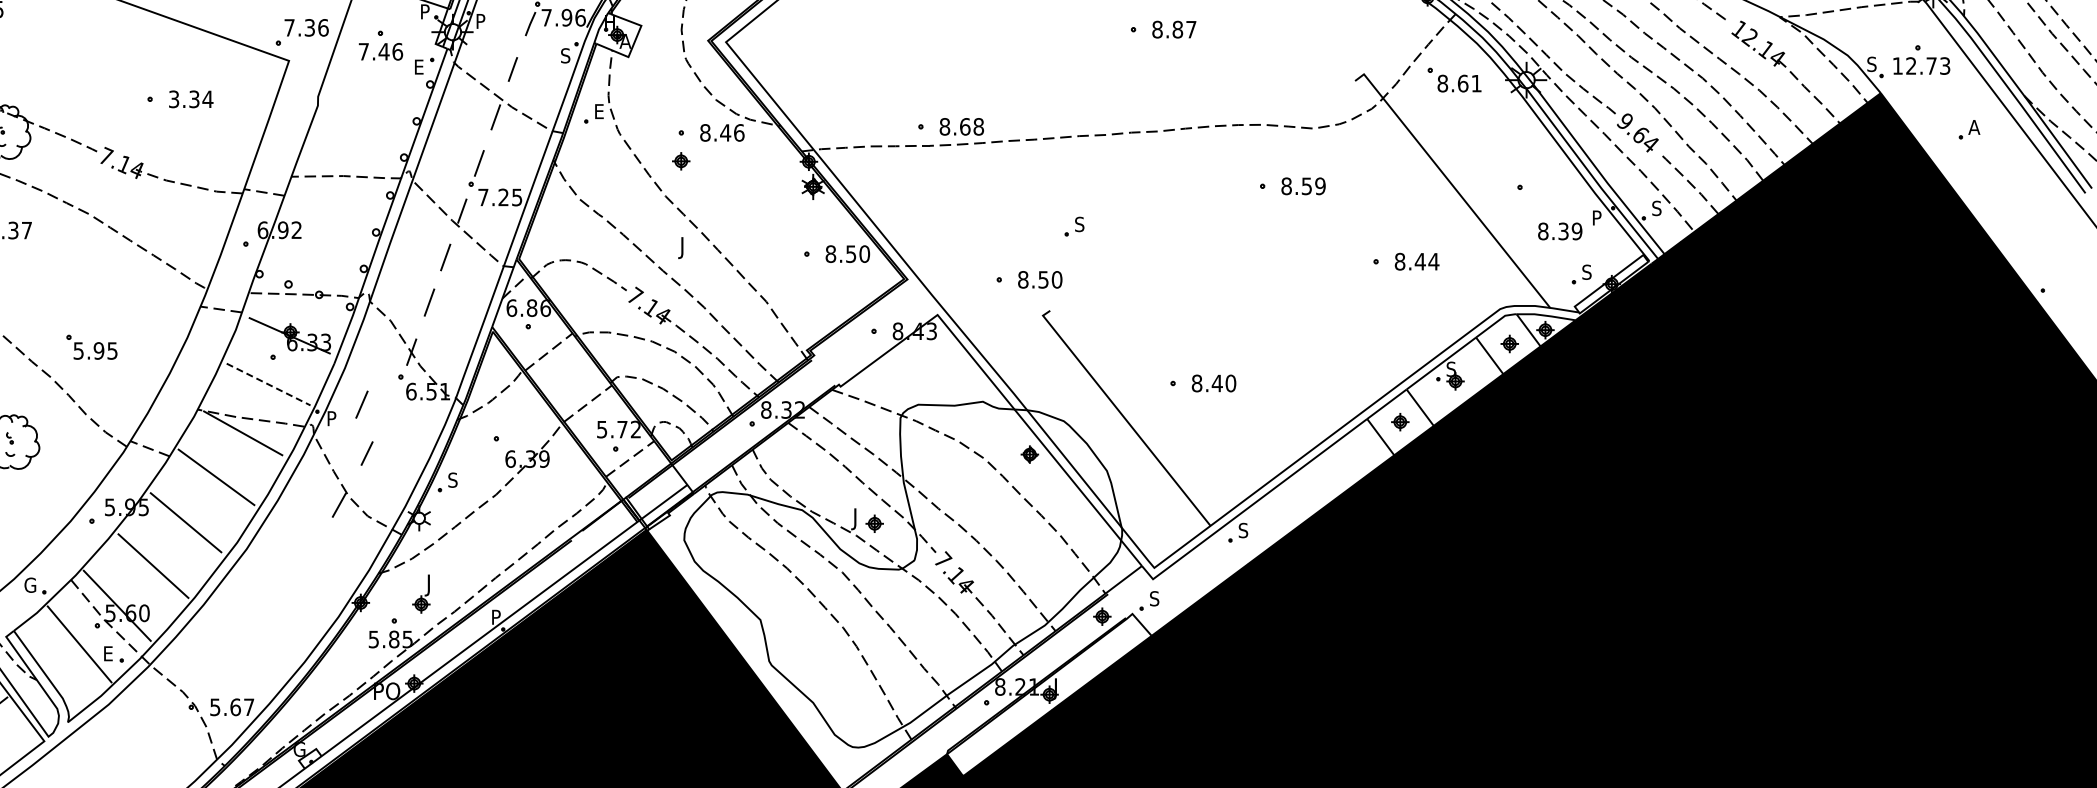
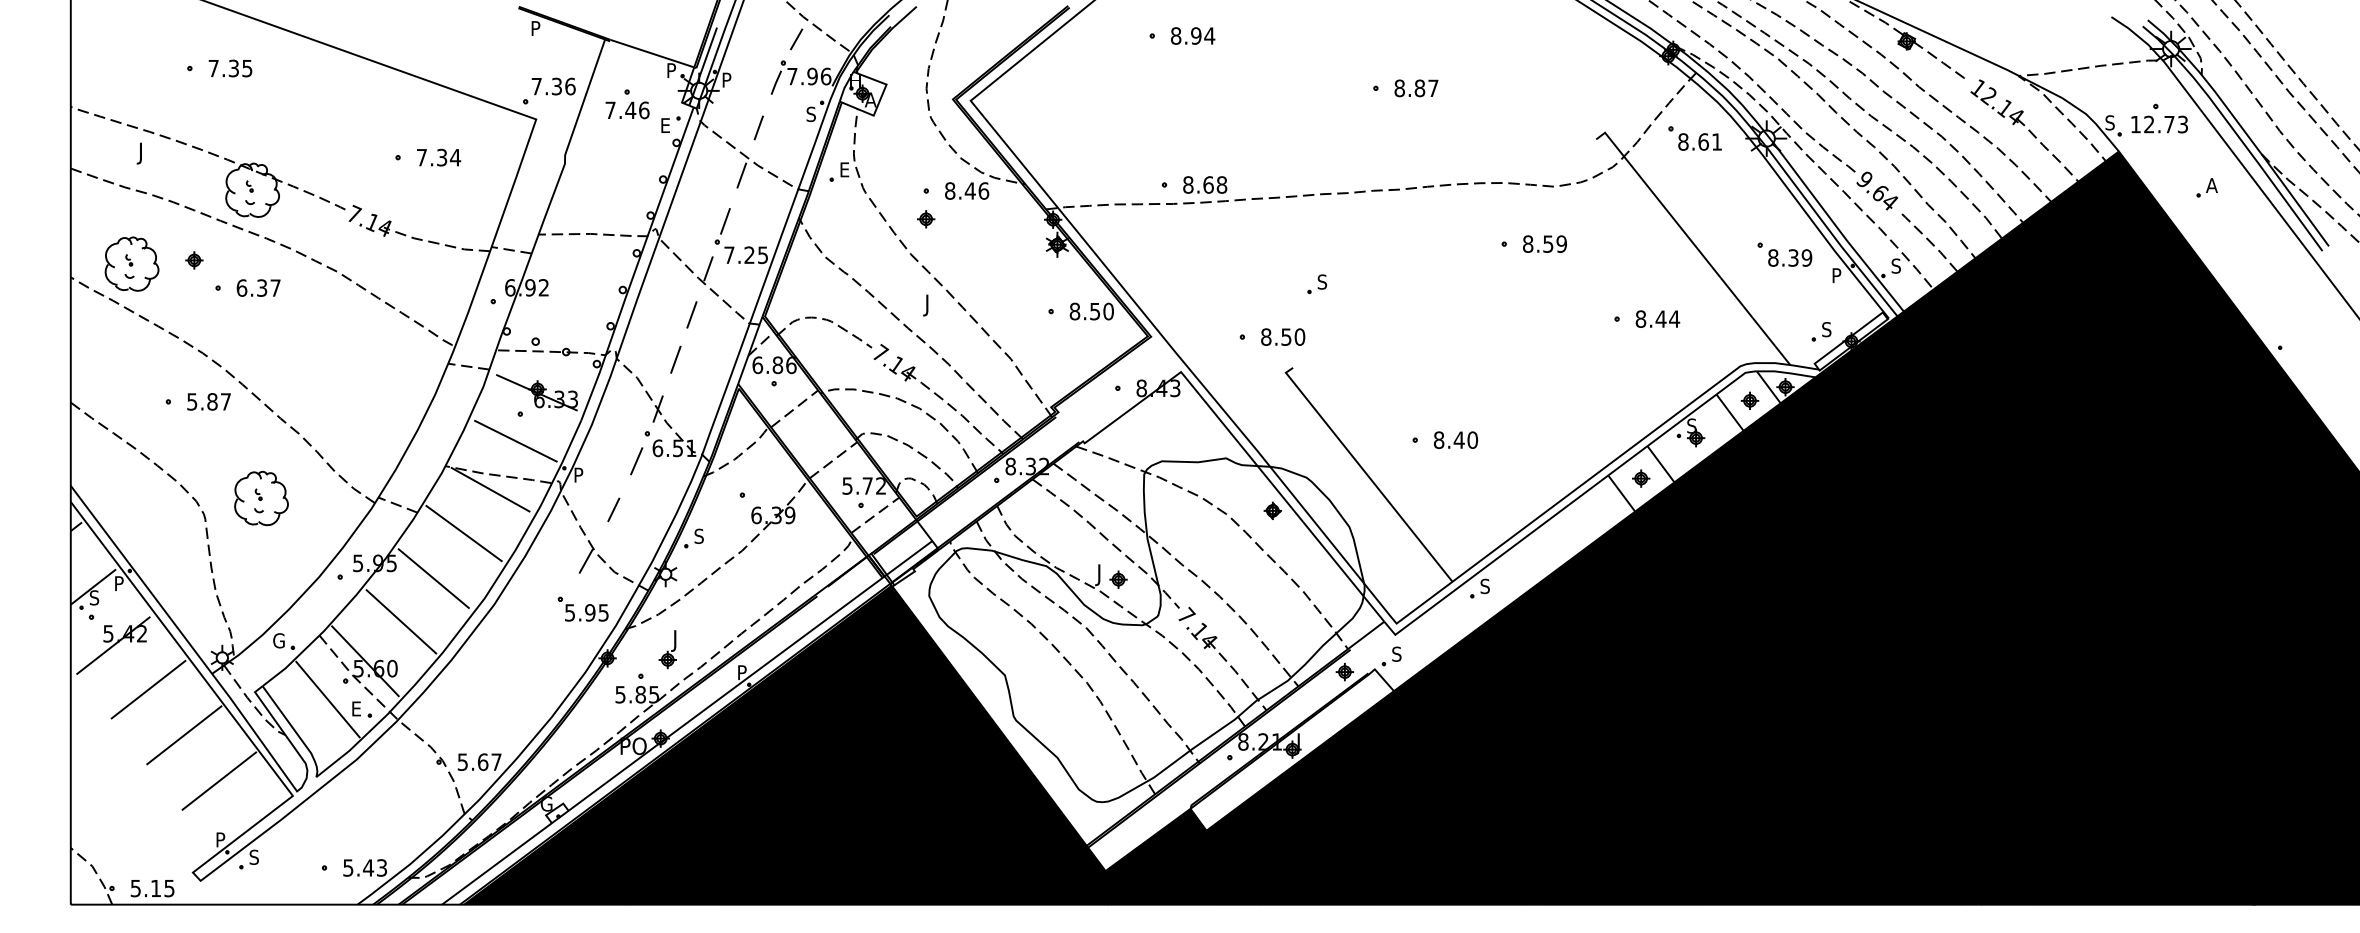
text: (173, 99) -> (421, 157), 3.34 -> 7.34
text: (1560, 230) -> (1790, 257), moved
part: (91, 346) -> (582, 608), moved
line: (268, 384) -> (515, 441), dashed -> solid
line: (361, 404) -> (636, 461), moved

